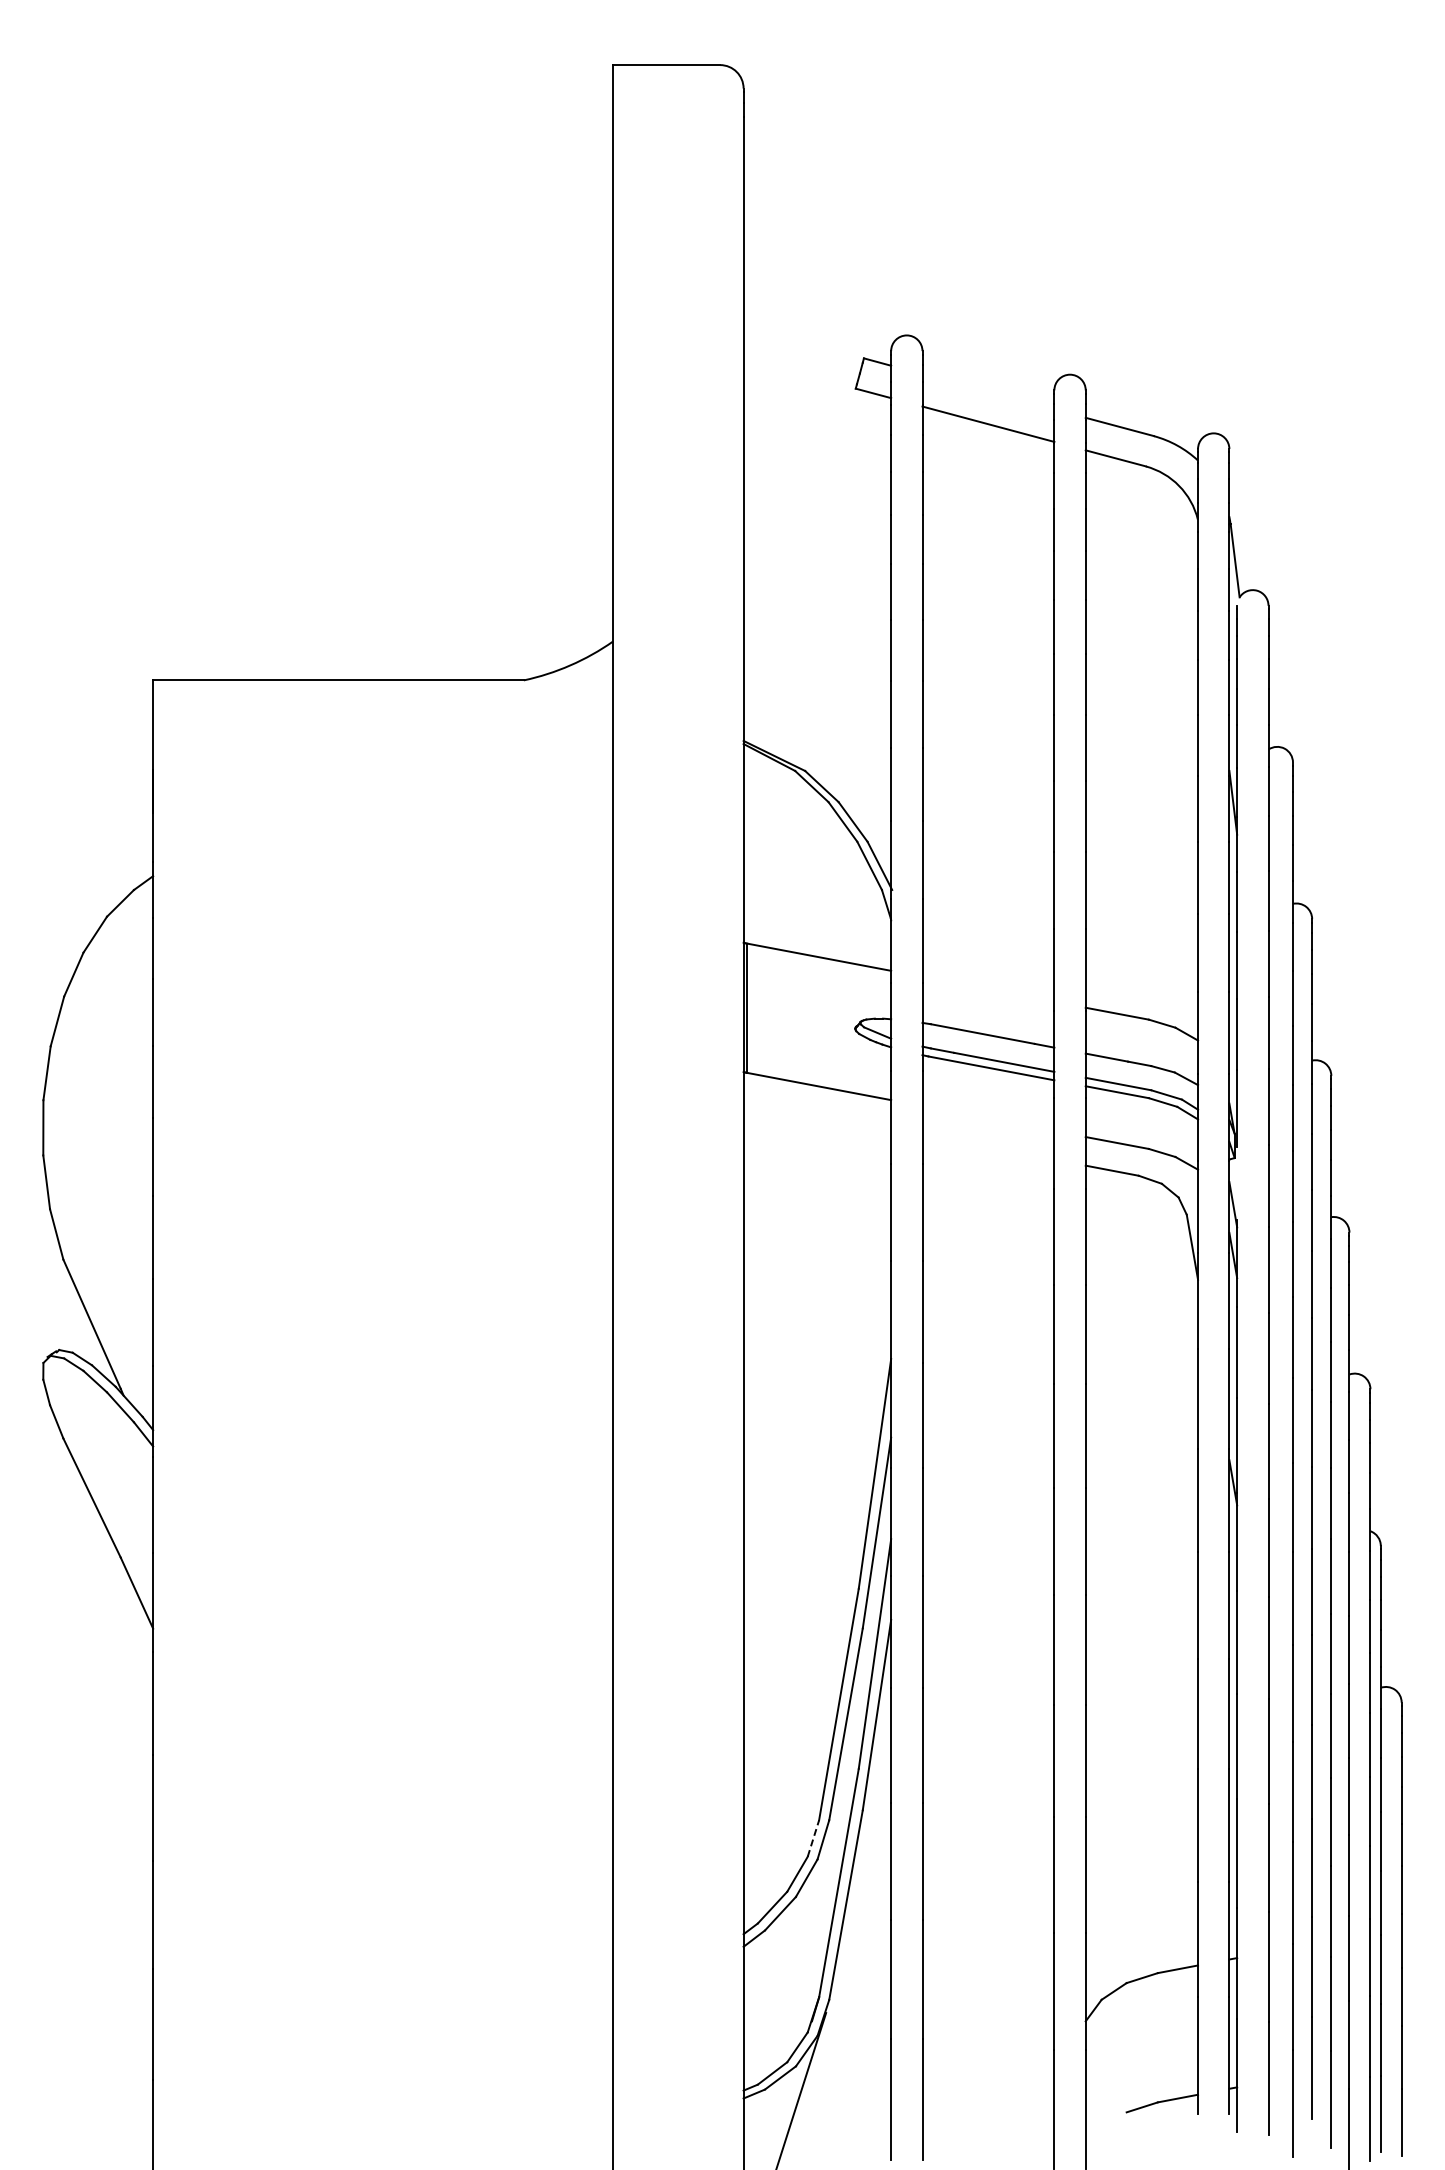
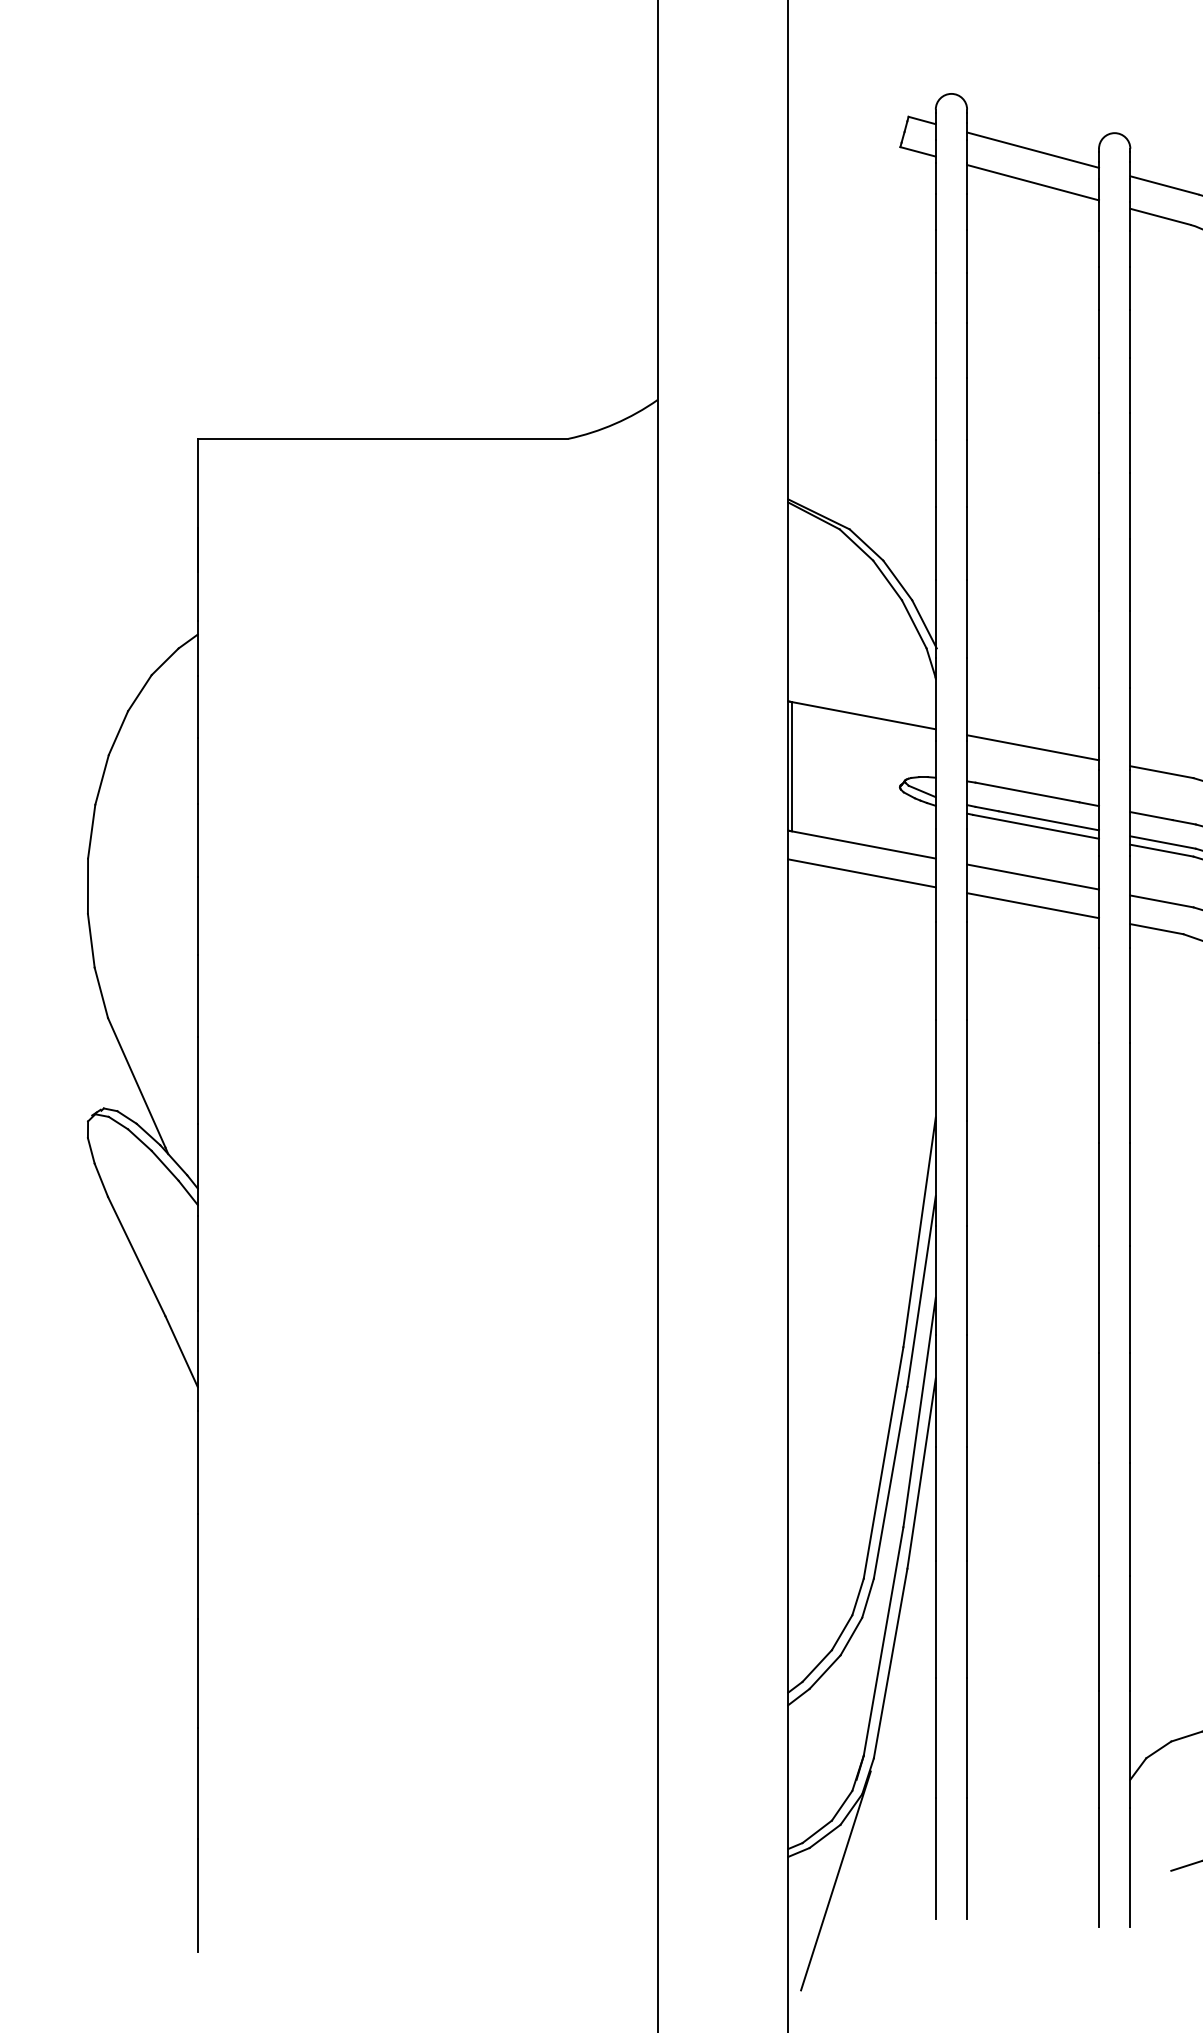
line: (988, 391) -> (1033, 149), added
line: (988, 988) -> (1033, 746), added
line: (817, 1114) -> (862, 872), added
line: (988, 1118) -> (1033, 876), added
line: (988, 1146) -> (1033, 904), added
line: (813, 1838) -> (858, 1596), dashed -> solid

